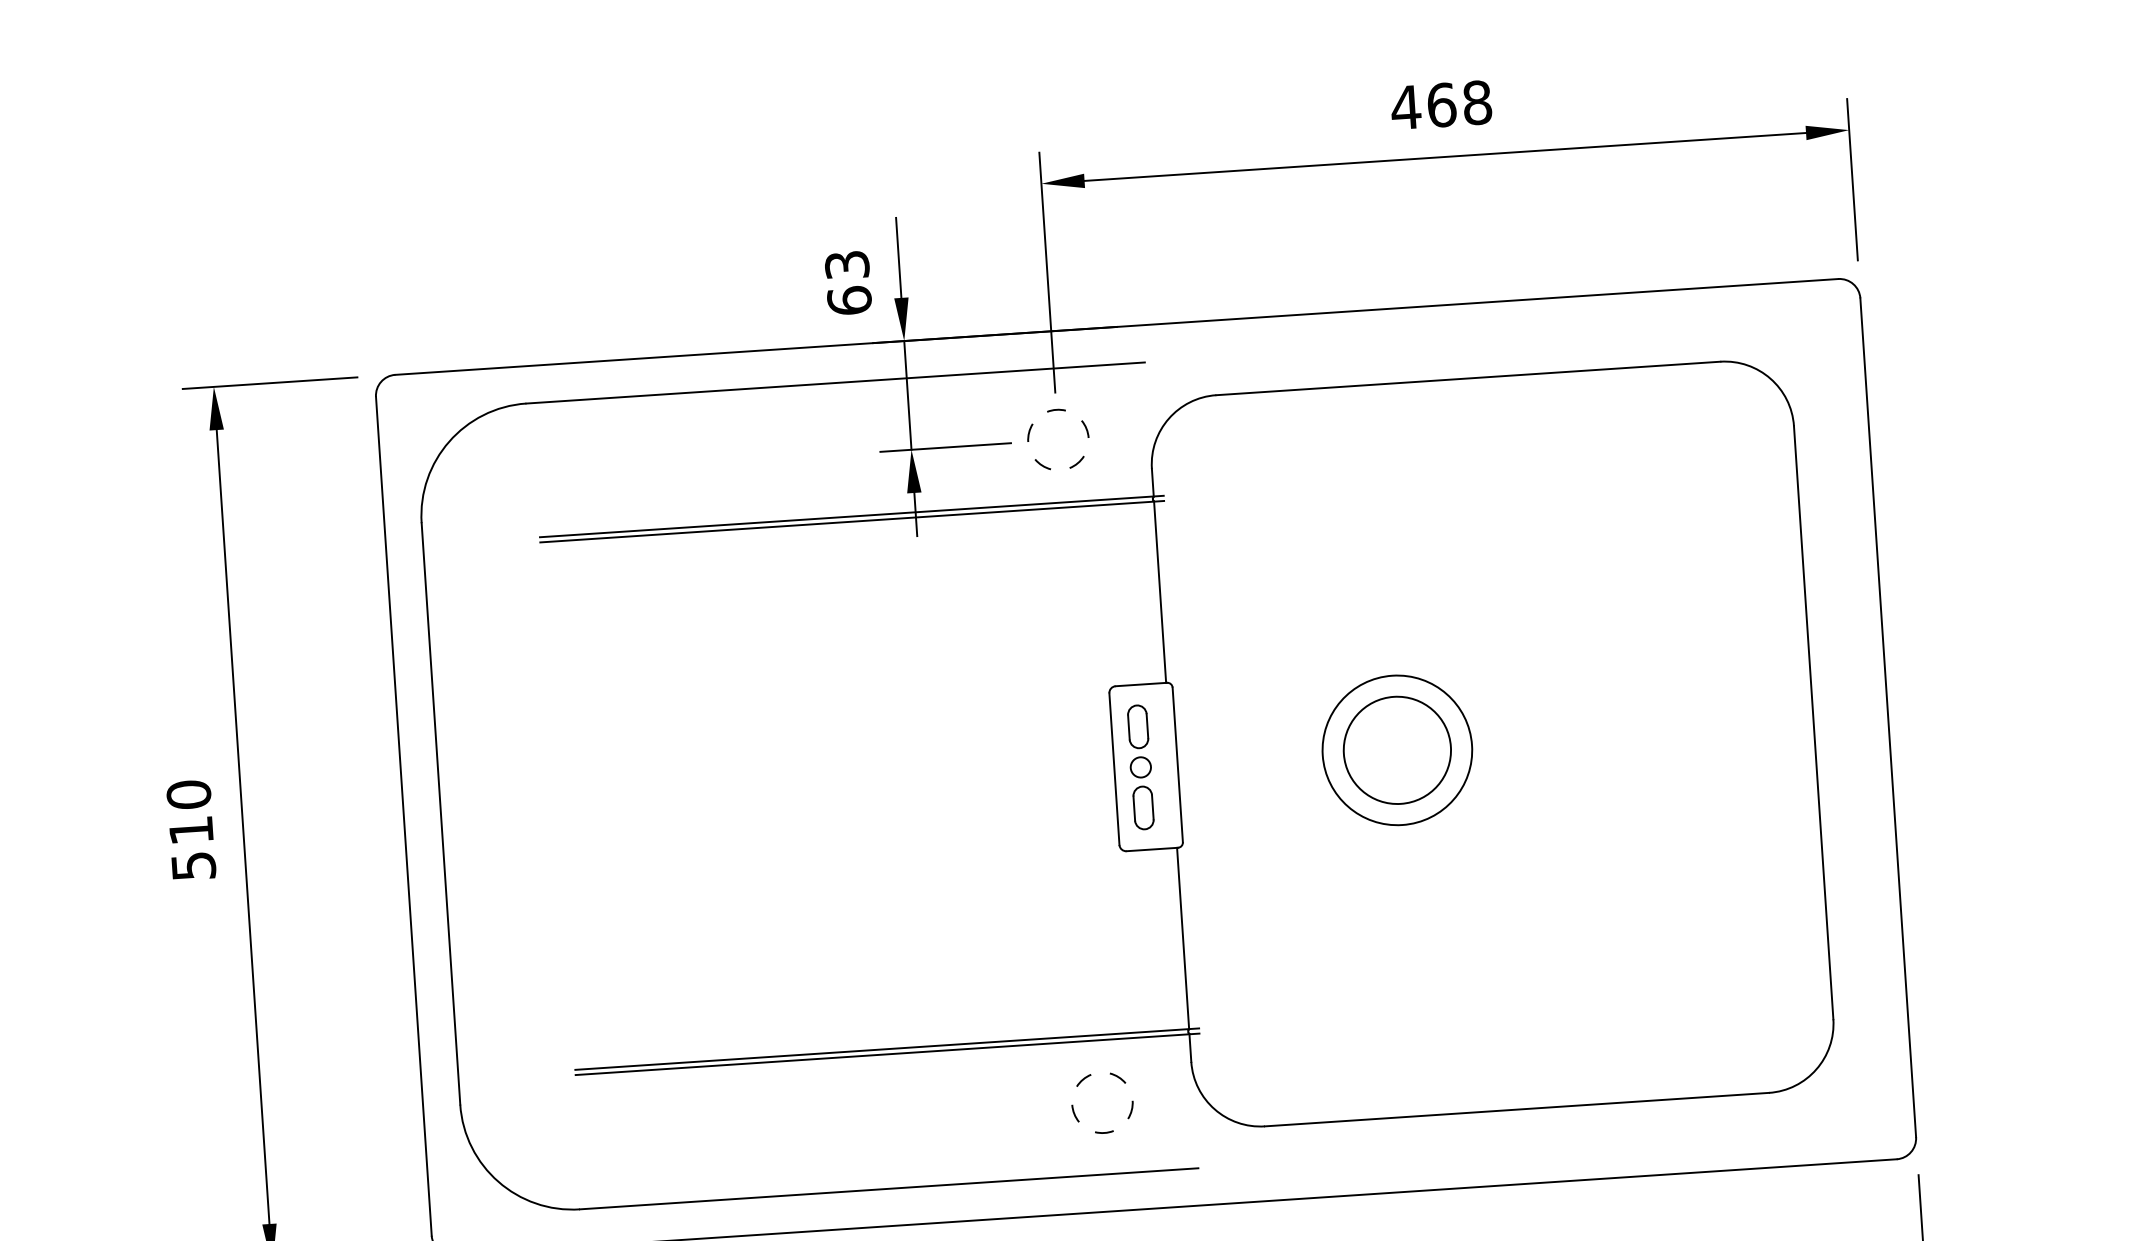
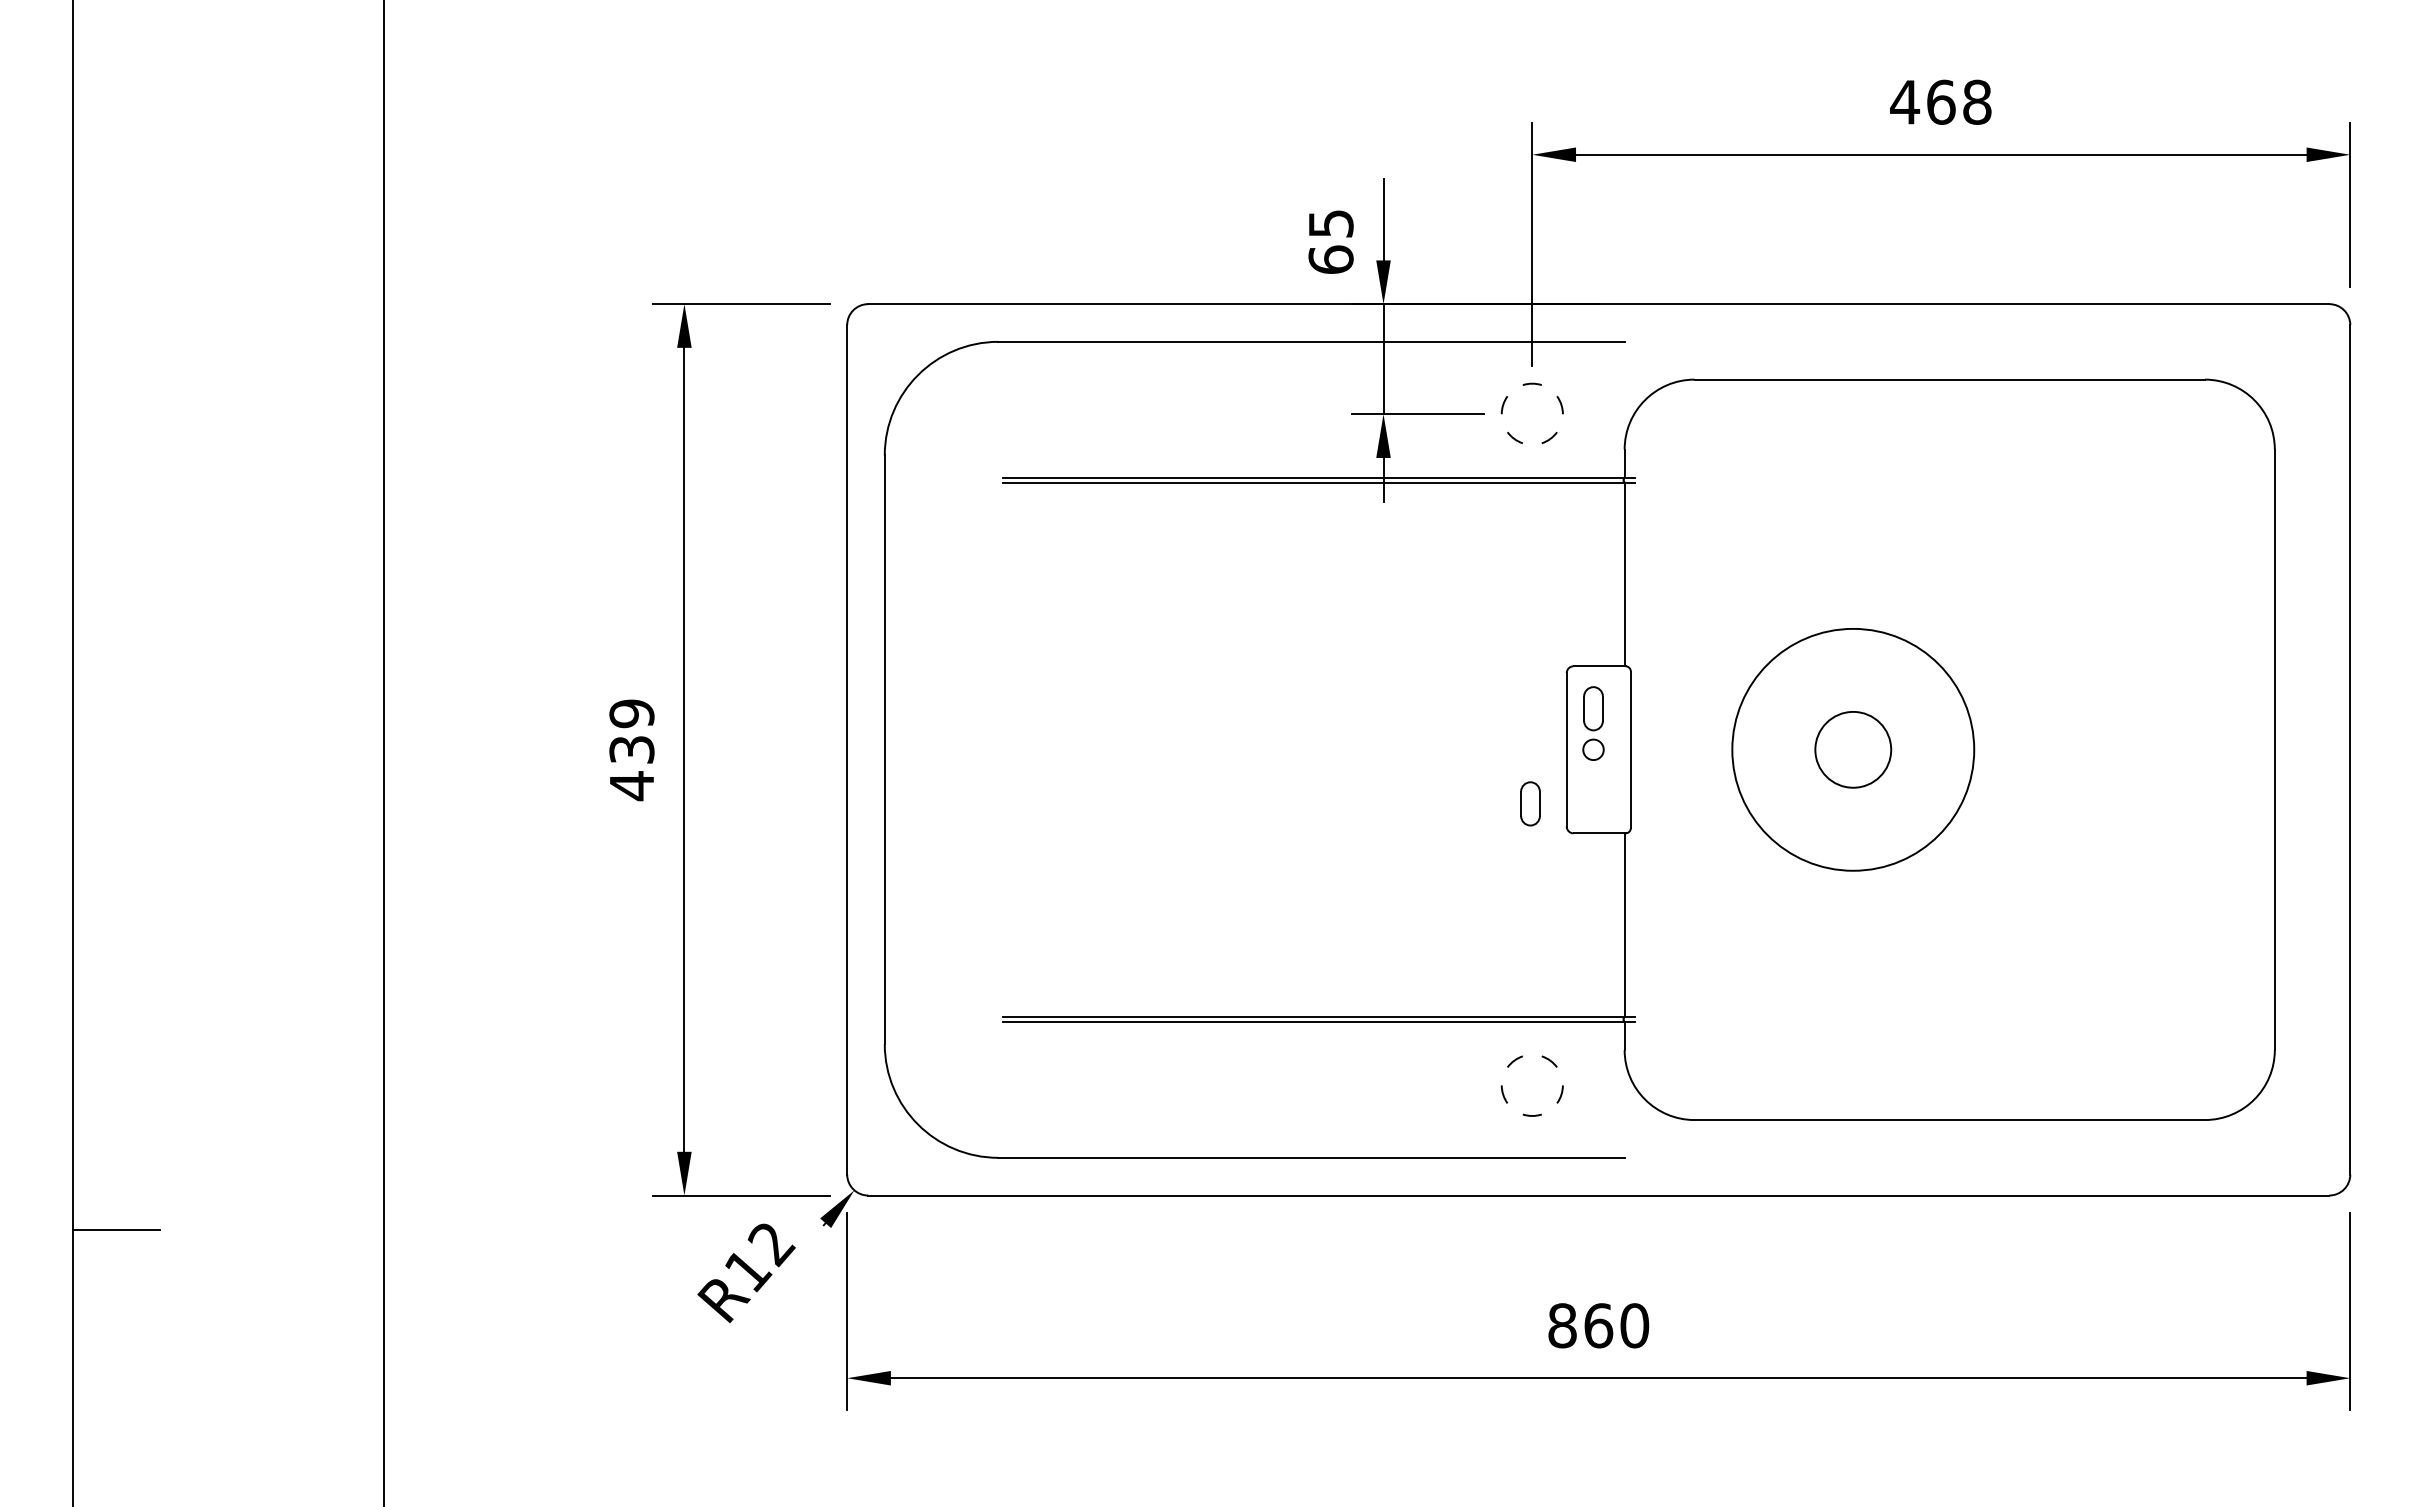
text: (846, 264) -> (1330, 223), 63 -> 65
circle: (1396, 750) -> (1852, 749), size x1.6
circle: (1397, 750) -> (1853, 749), size x0.7
part: (1143, 807) -> (1530, 803), moved
text: (190, 831) -> (631, 750), 510 -> 439

